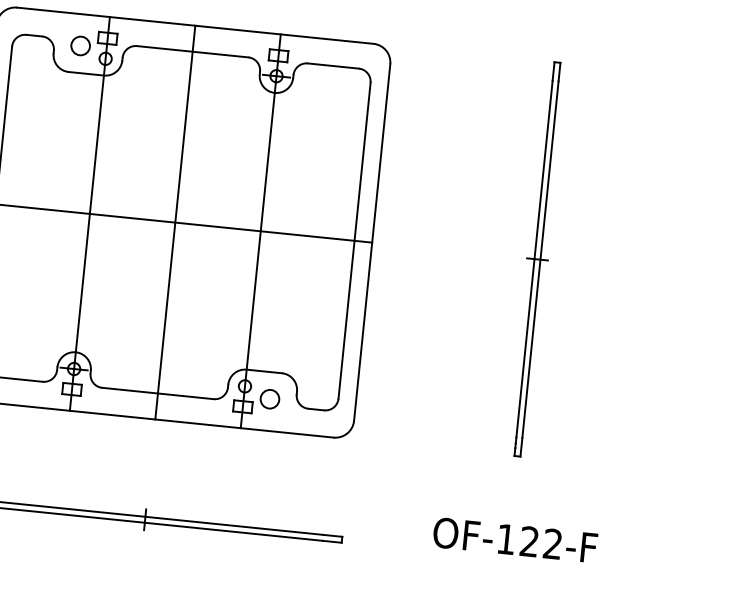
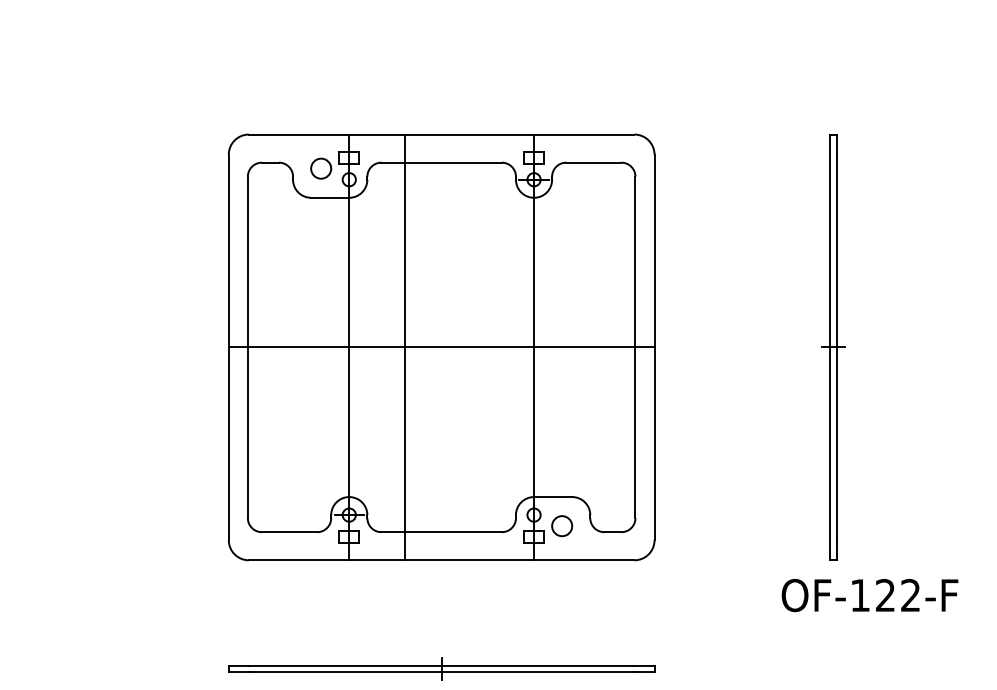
line: (175, 222) -> (404, 347), moved
text: (514, 540) -> (869, 595), moved

